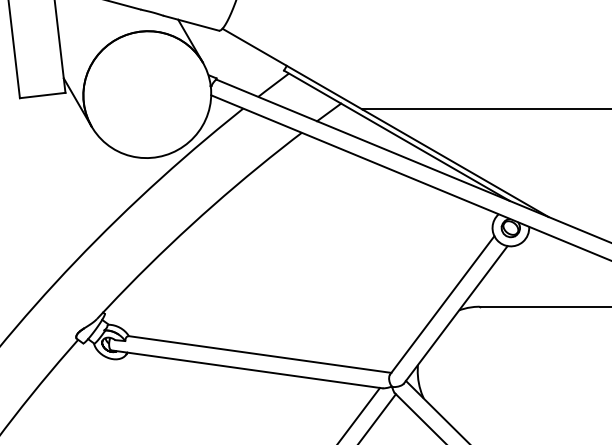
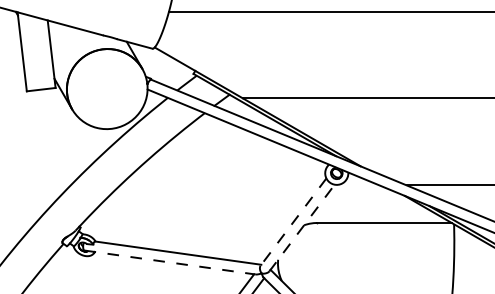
line: (442, 305) -> (293, 222), solid -> dashed
line: (456, 313) -> (302, 227), solid -> dashed
line: (247, 369) -> (170, 262), solid -> dashed

